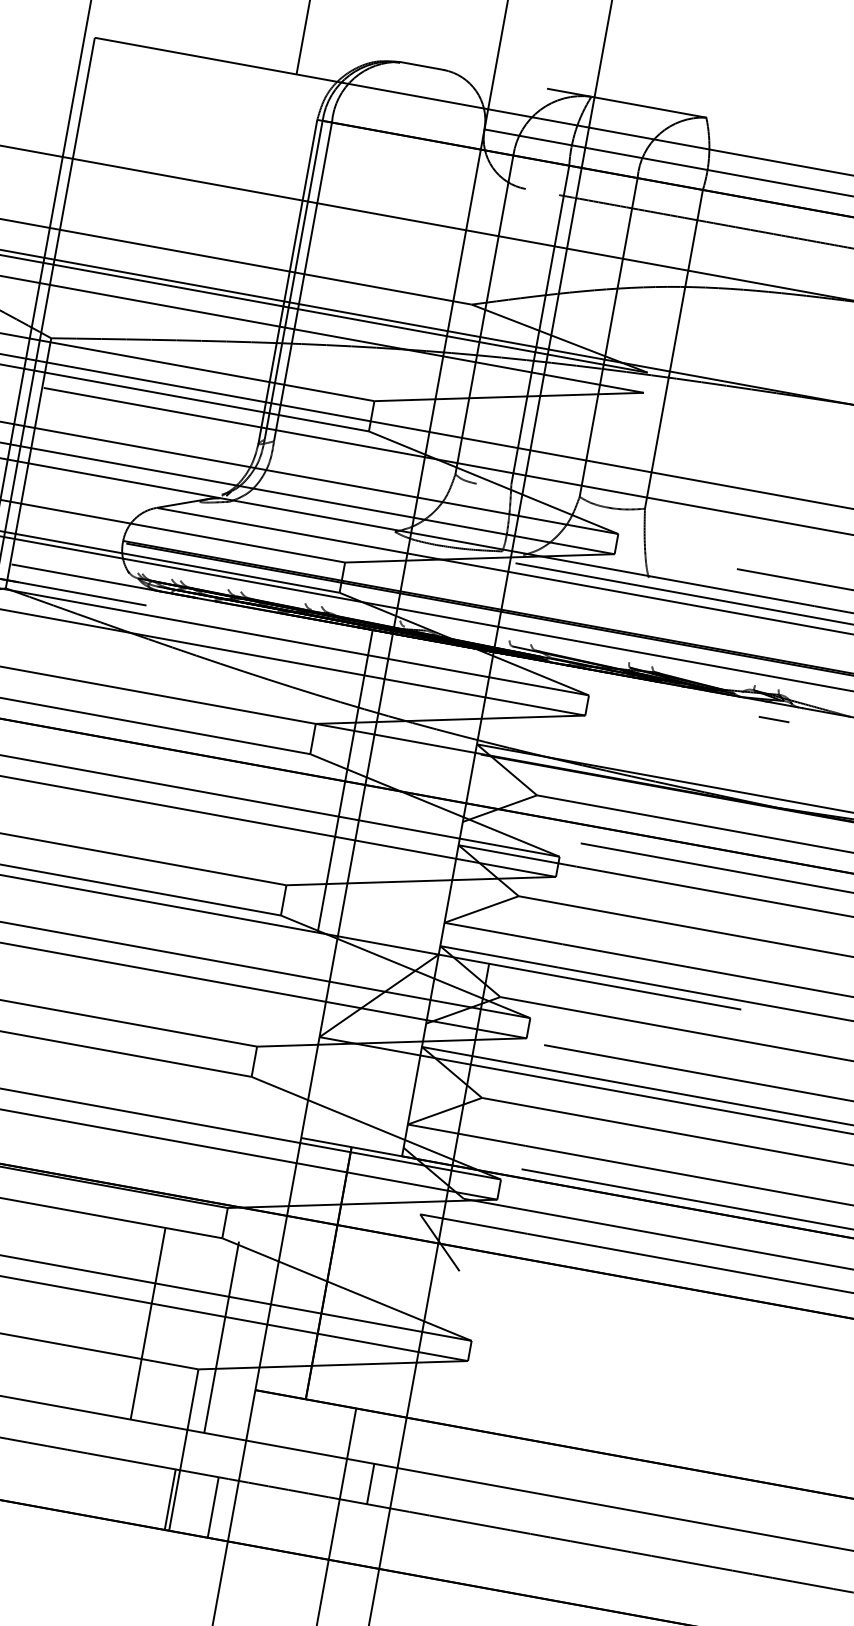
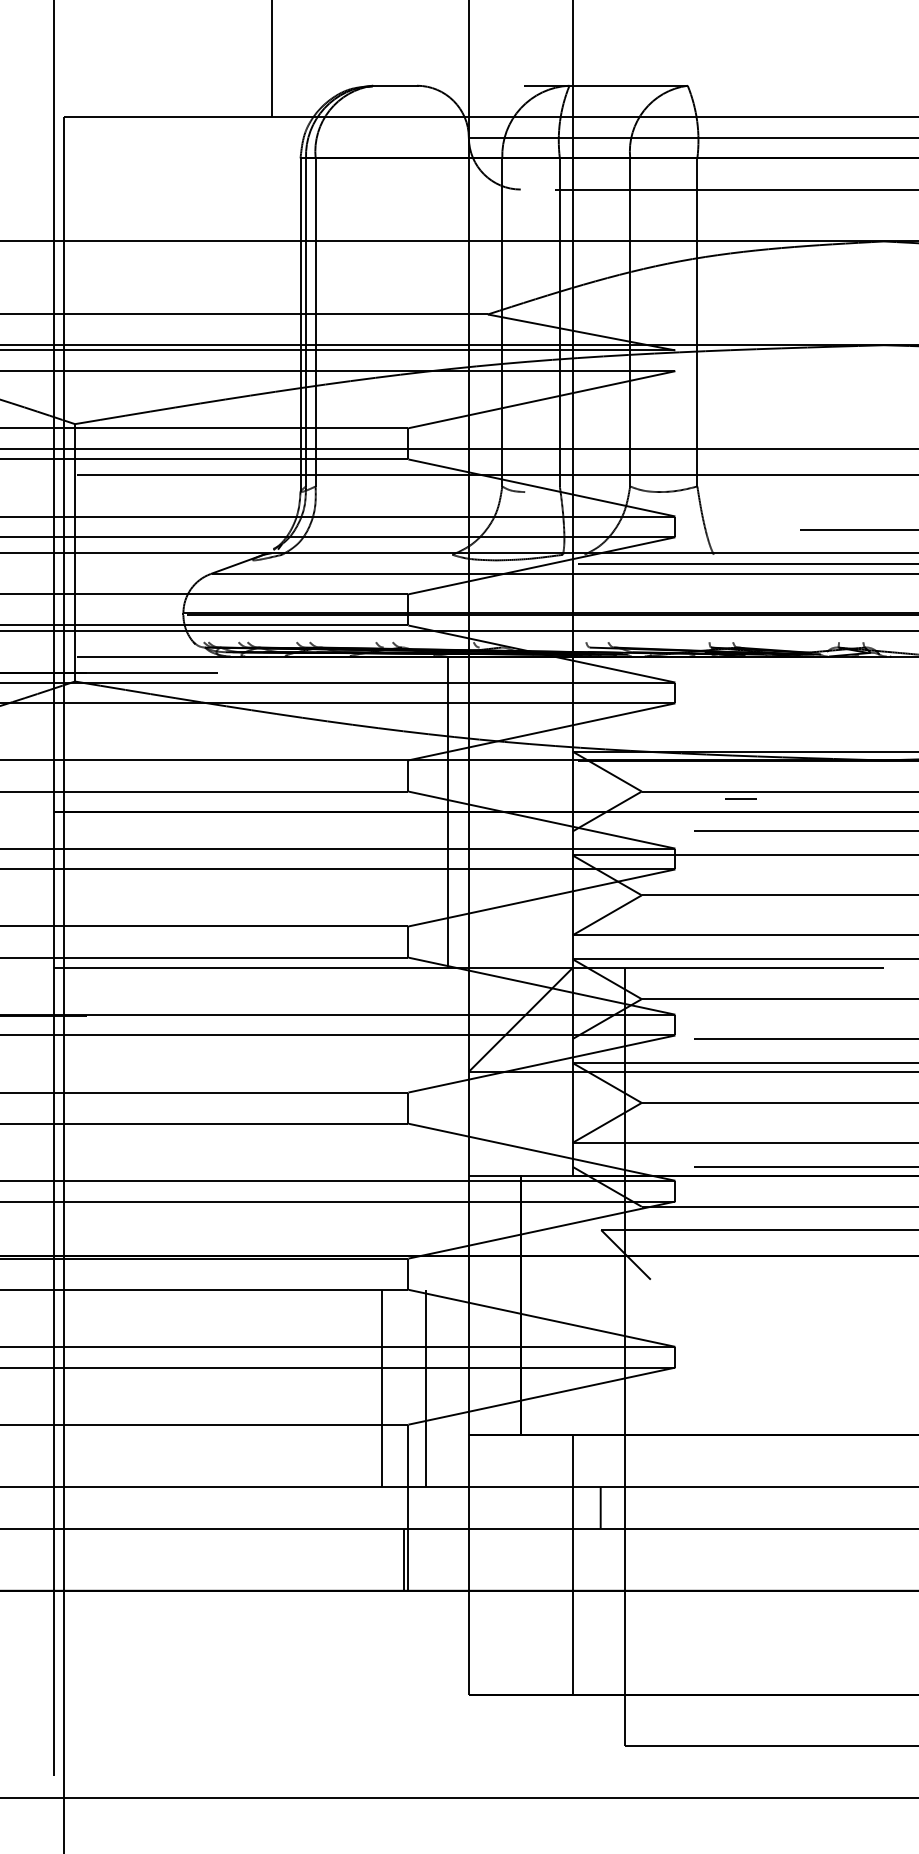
line: (773, 718) -> (740, 798), moved
line: (147, 1323) -> (381, 1388), moved
line: (213, 1507) -> (448, 1559), removed

